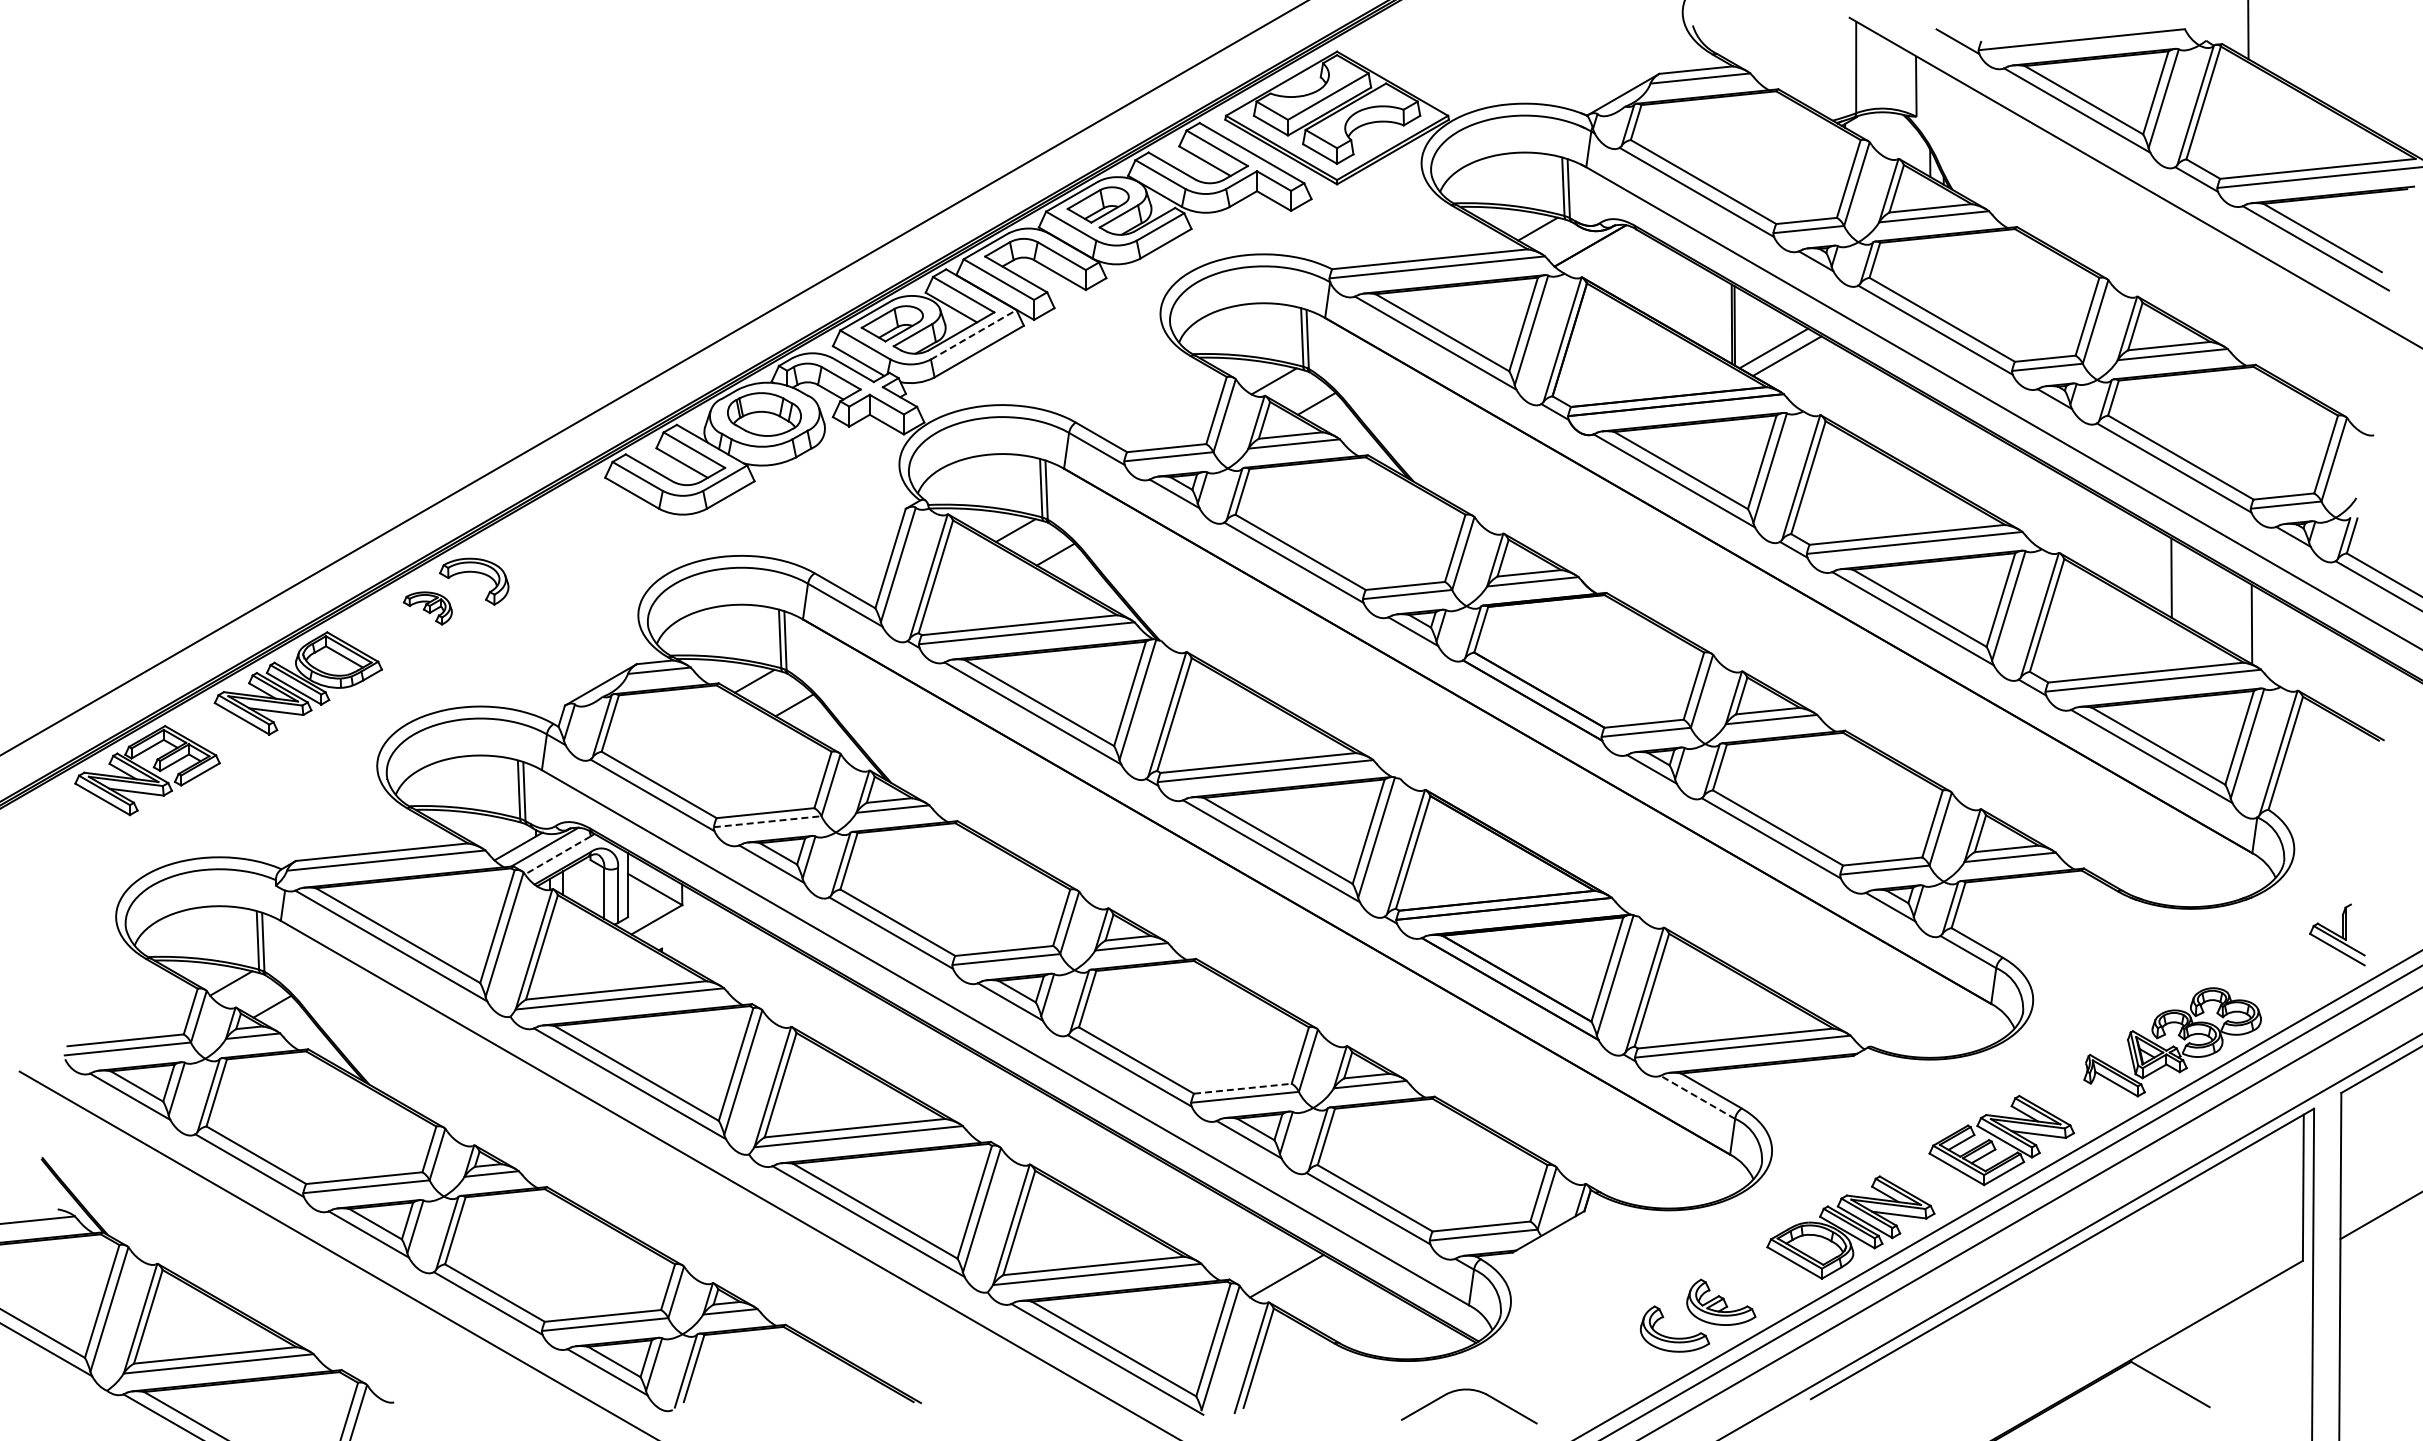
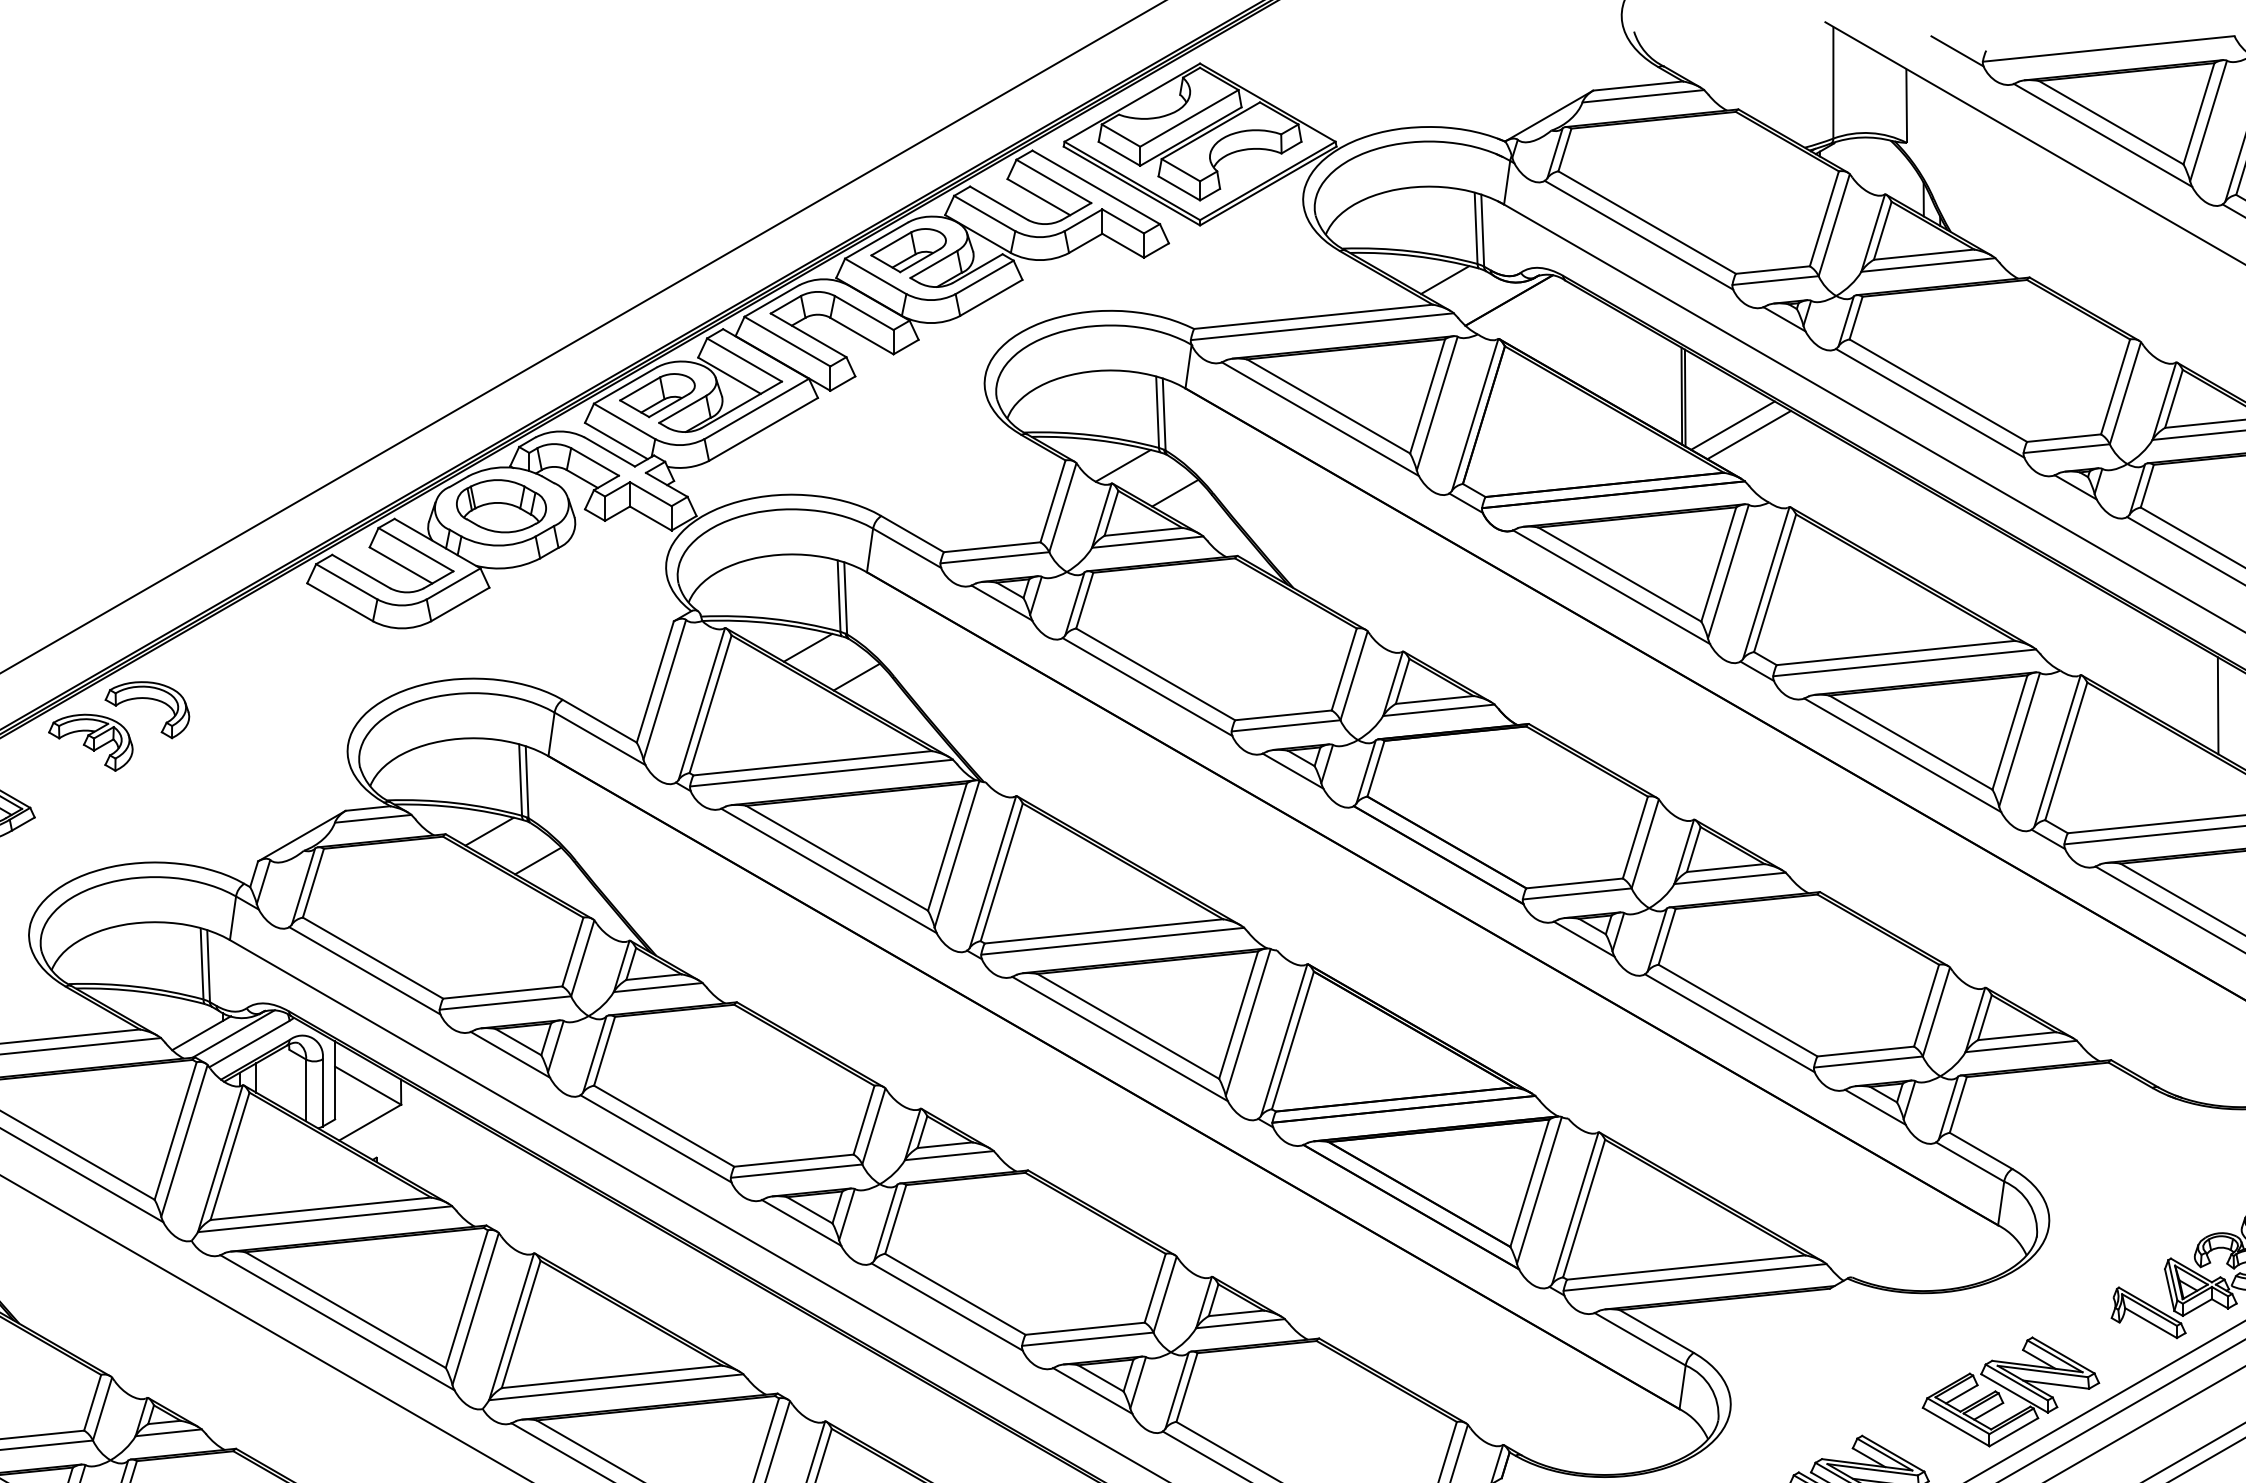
line: (974, 334) -> (757, 408), dashed -> solid
part: (427, 608) -> (90, 742), size x1.43
line: (768, 821) -> (506, 1002), dashed -> solid
line: (557, 855) -> (248, 1044), dashed -> solid
line: (1243, 1088) -> (1085, 1328), dashed -> solid
line: (1697, 1097) -> (1639, 1339), dashed -> solid

